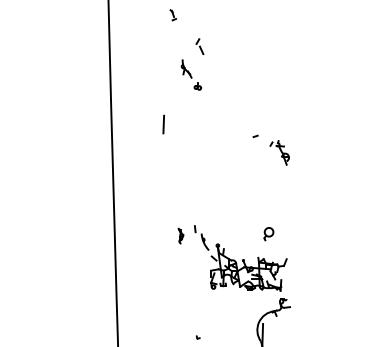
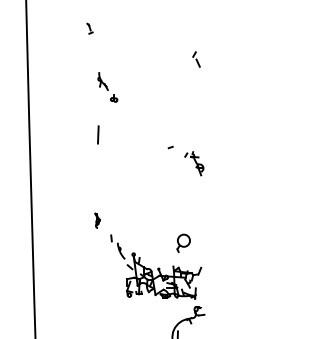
part: (199, 46) -> (196, 59), moved
line: (163, 124) -> (98, 134), moved
part: (268, 233) -> (183, 242), size x1.43
part: (180, 235) -> (97, 220), moved

